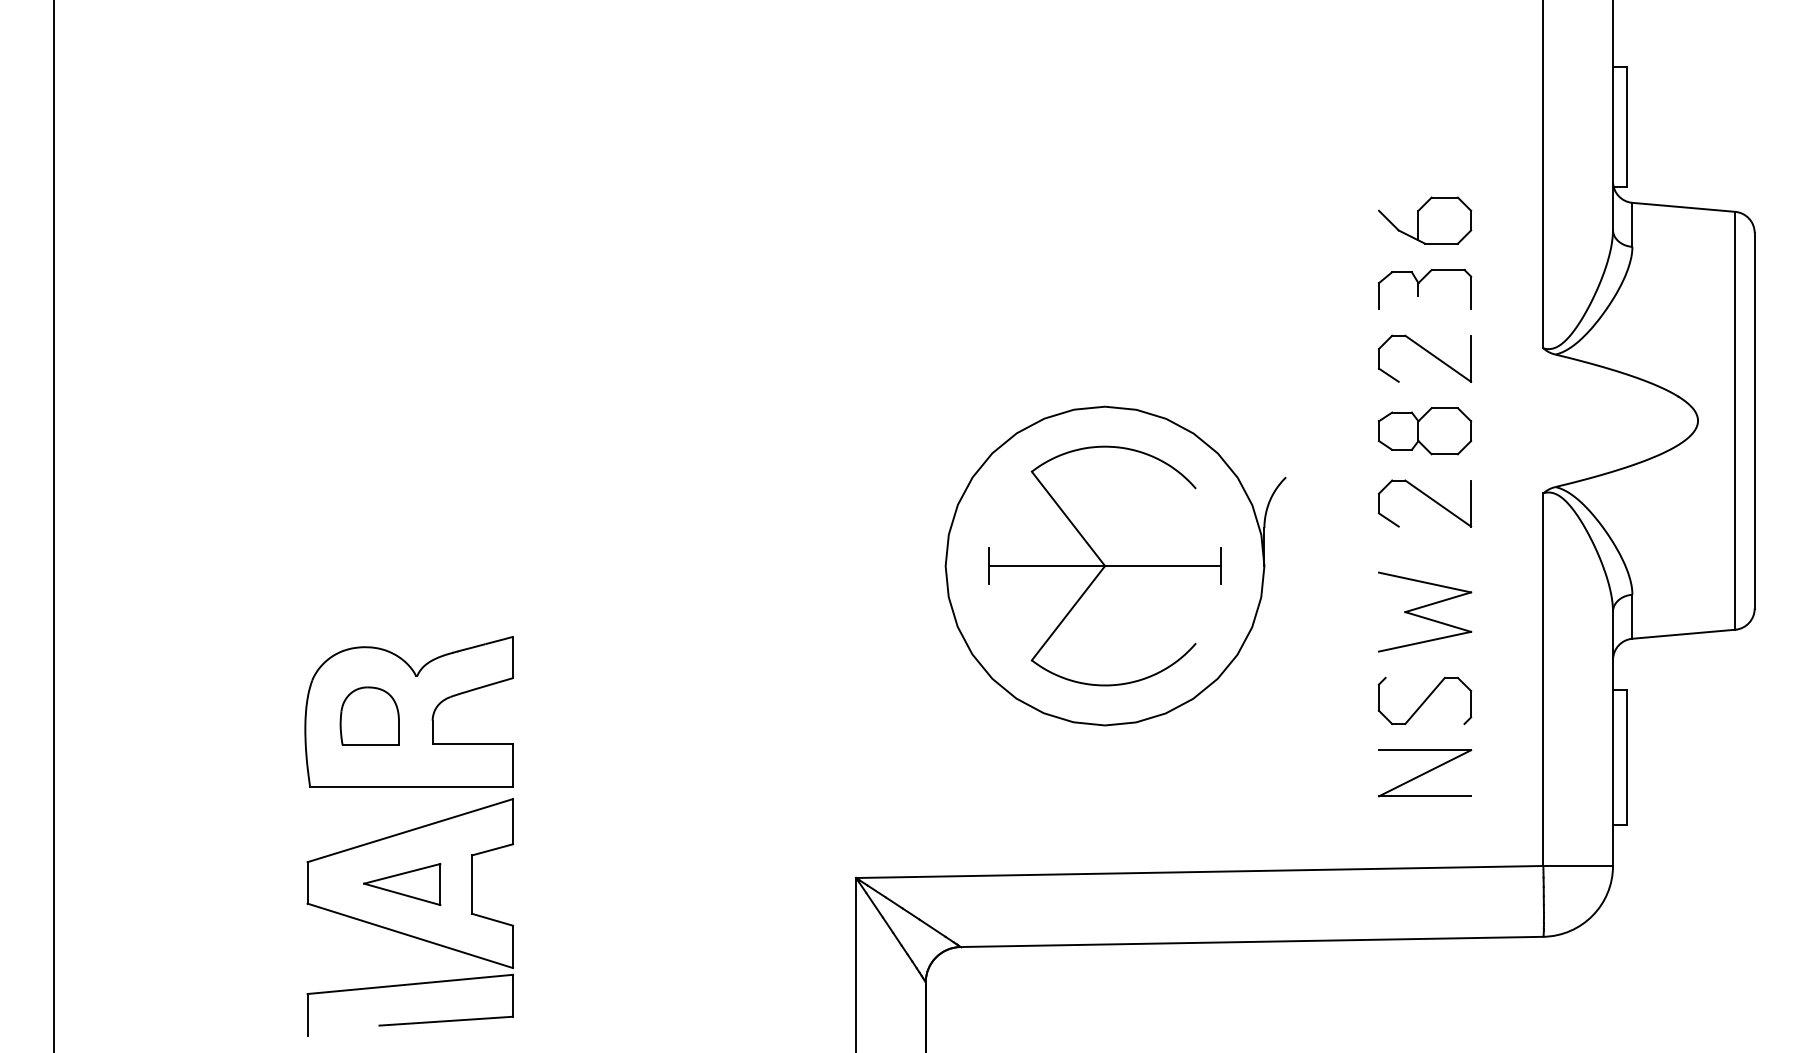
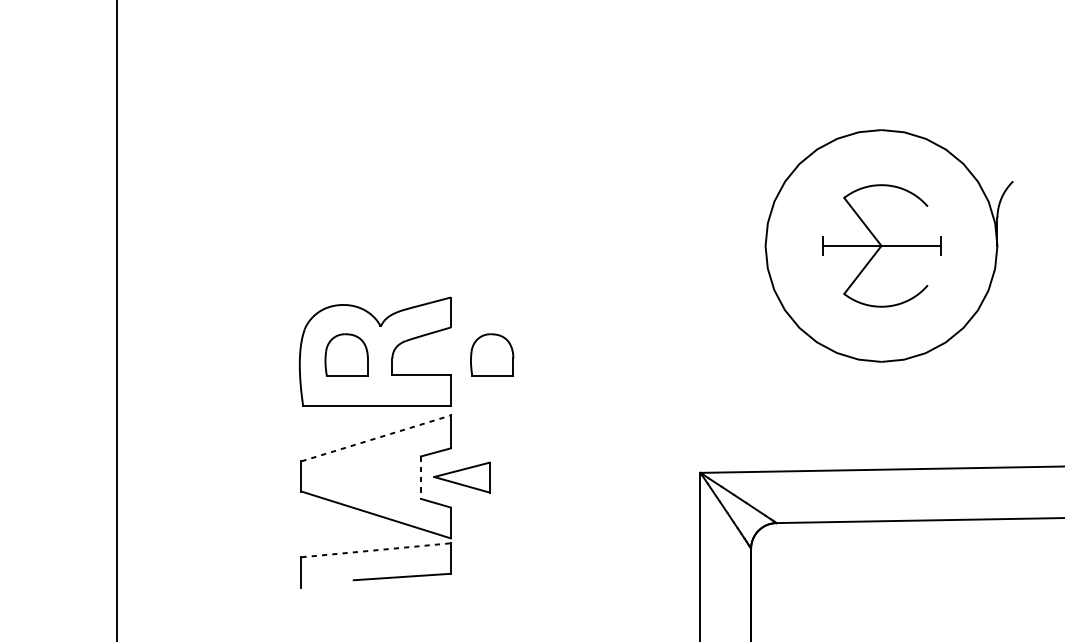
part: (1104, 565) -> (881, 245), size x0.7
part: (569, 715) -> (491, 354), added
line: (410, 830) -> (376, 438), solid -> dashed
part: (402, 884) -> (462, 477), moved
line: (472, 885) -> (421, 478), solid -> dashed
line: (410, 984) -> (376, 550), solid -> dashed

